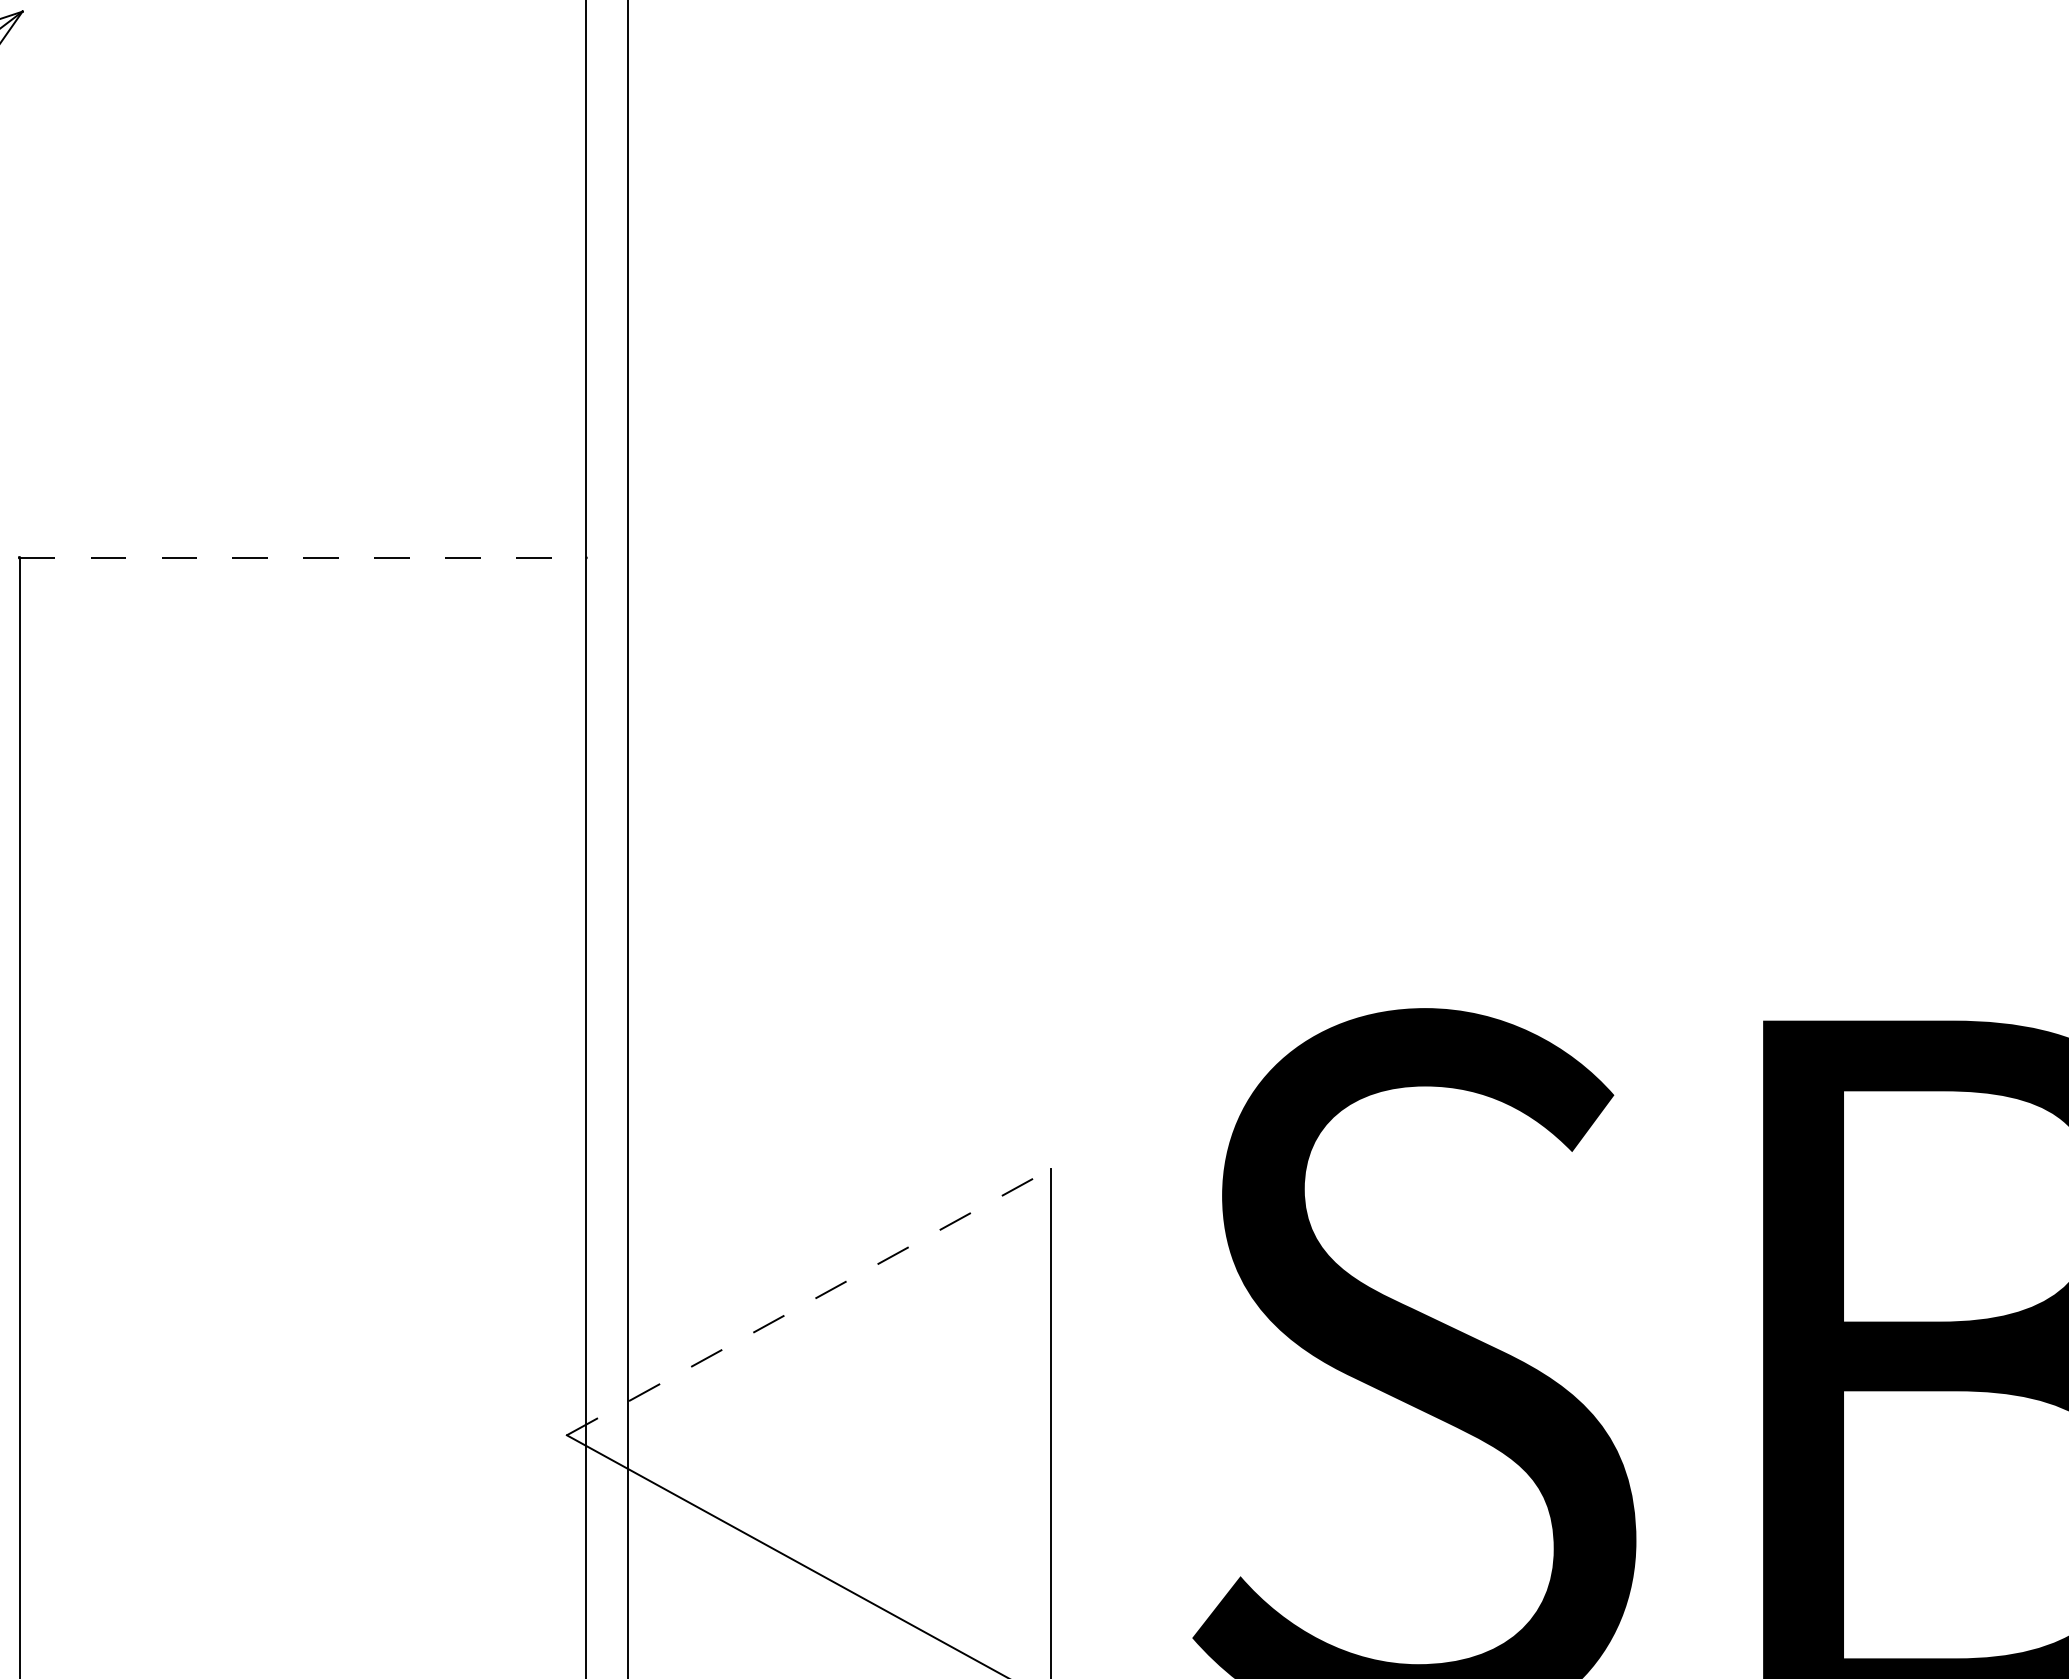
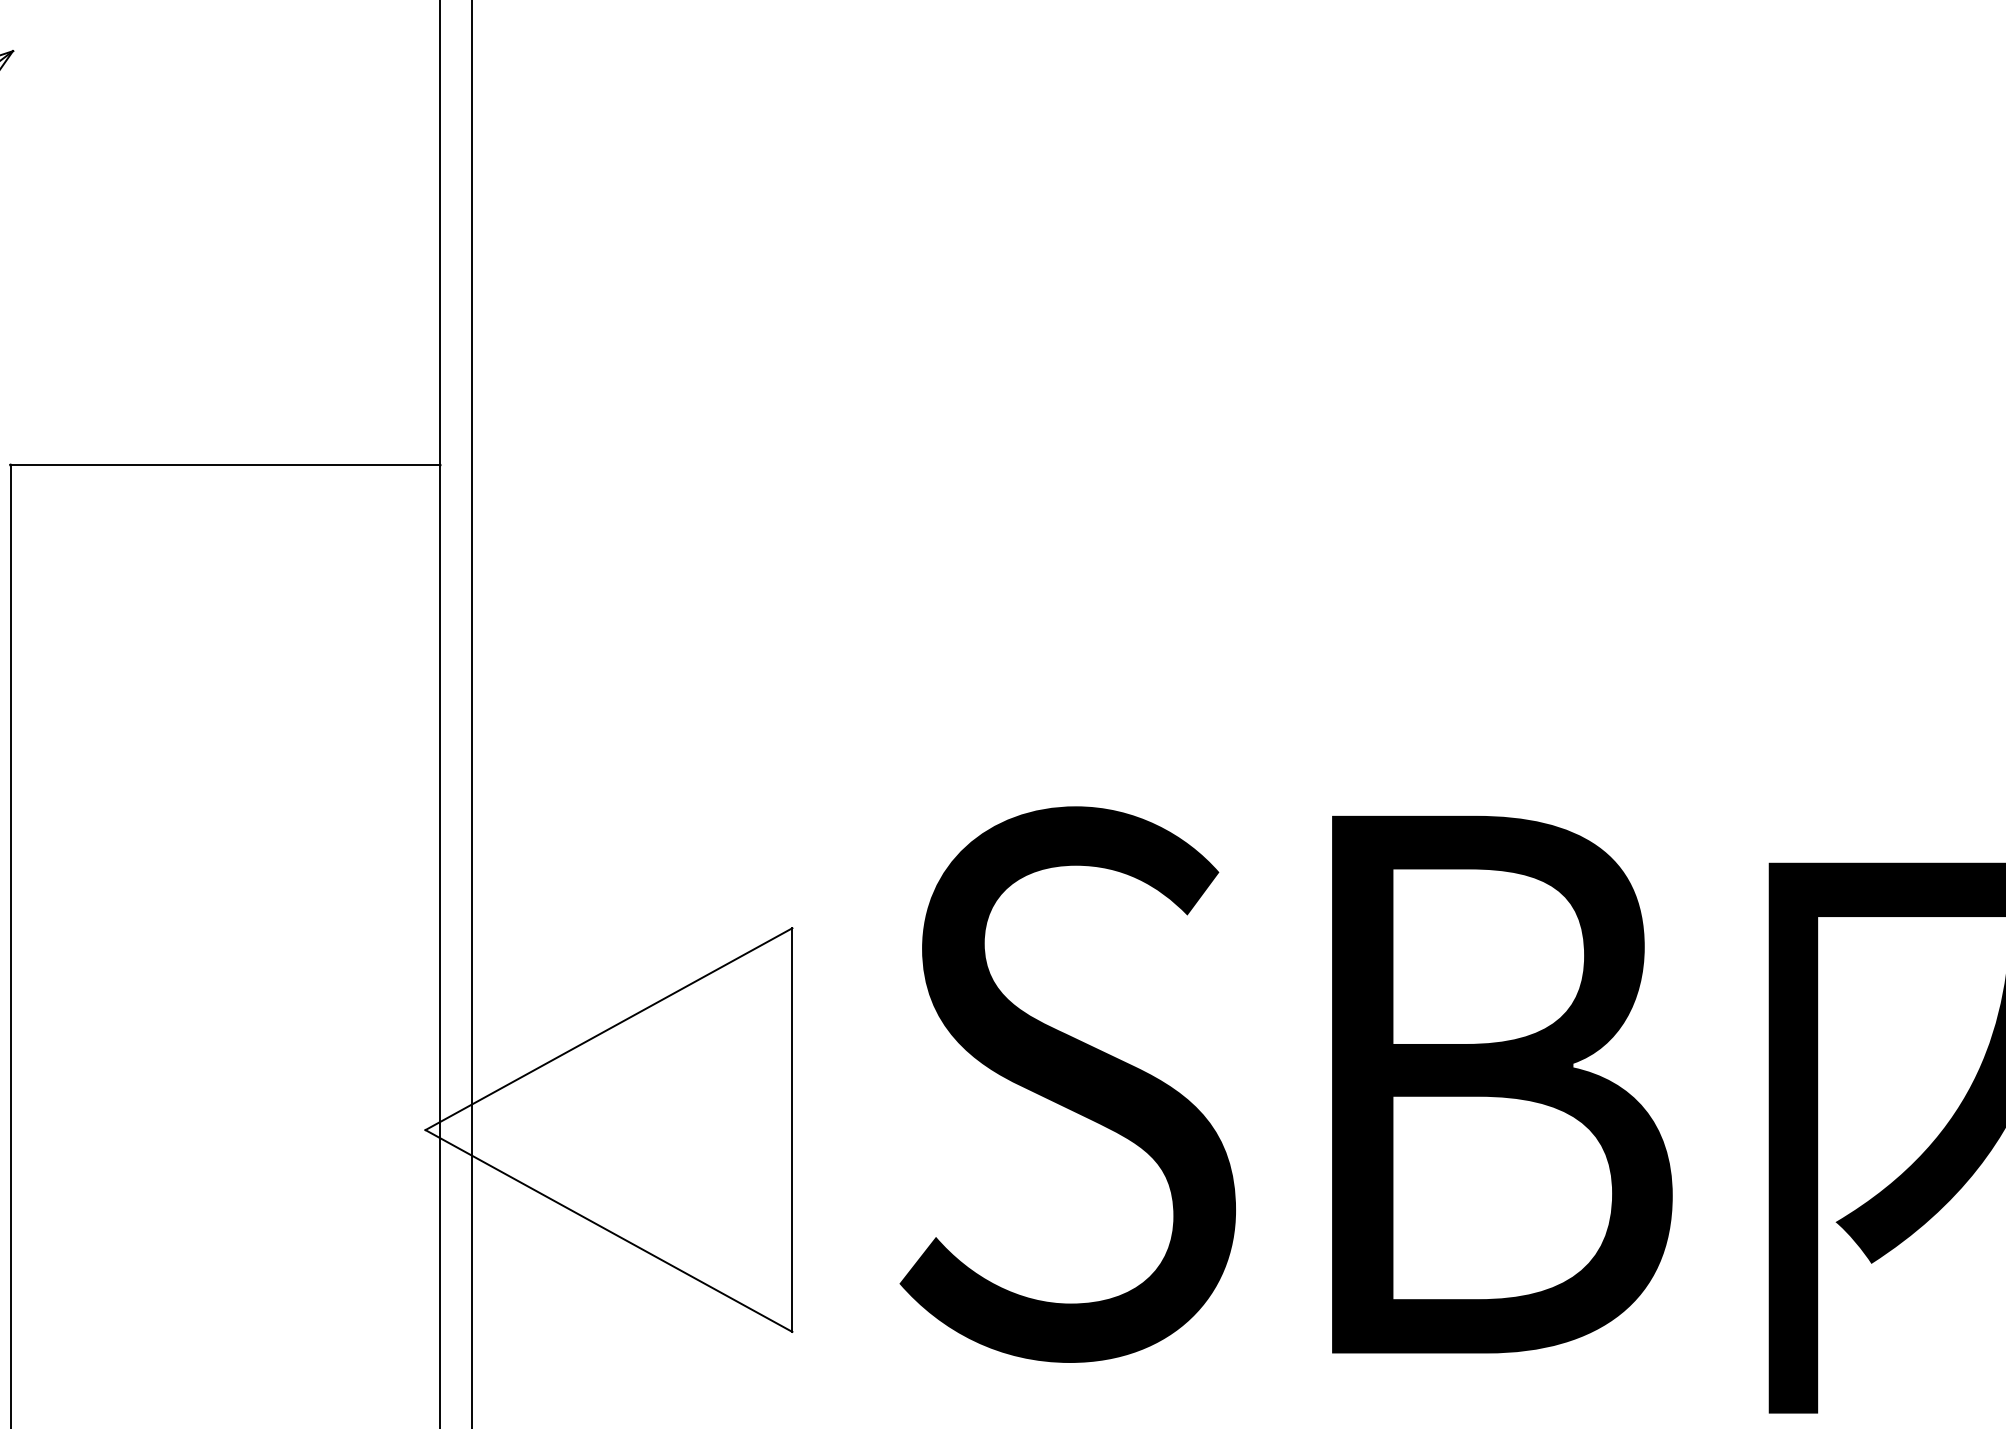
line: (302, 558) -> (225, 465), dashed -> solid
line: (809, 1301) -> (609, 1028), dashed -> solid

